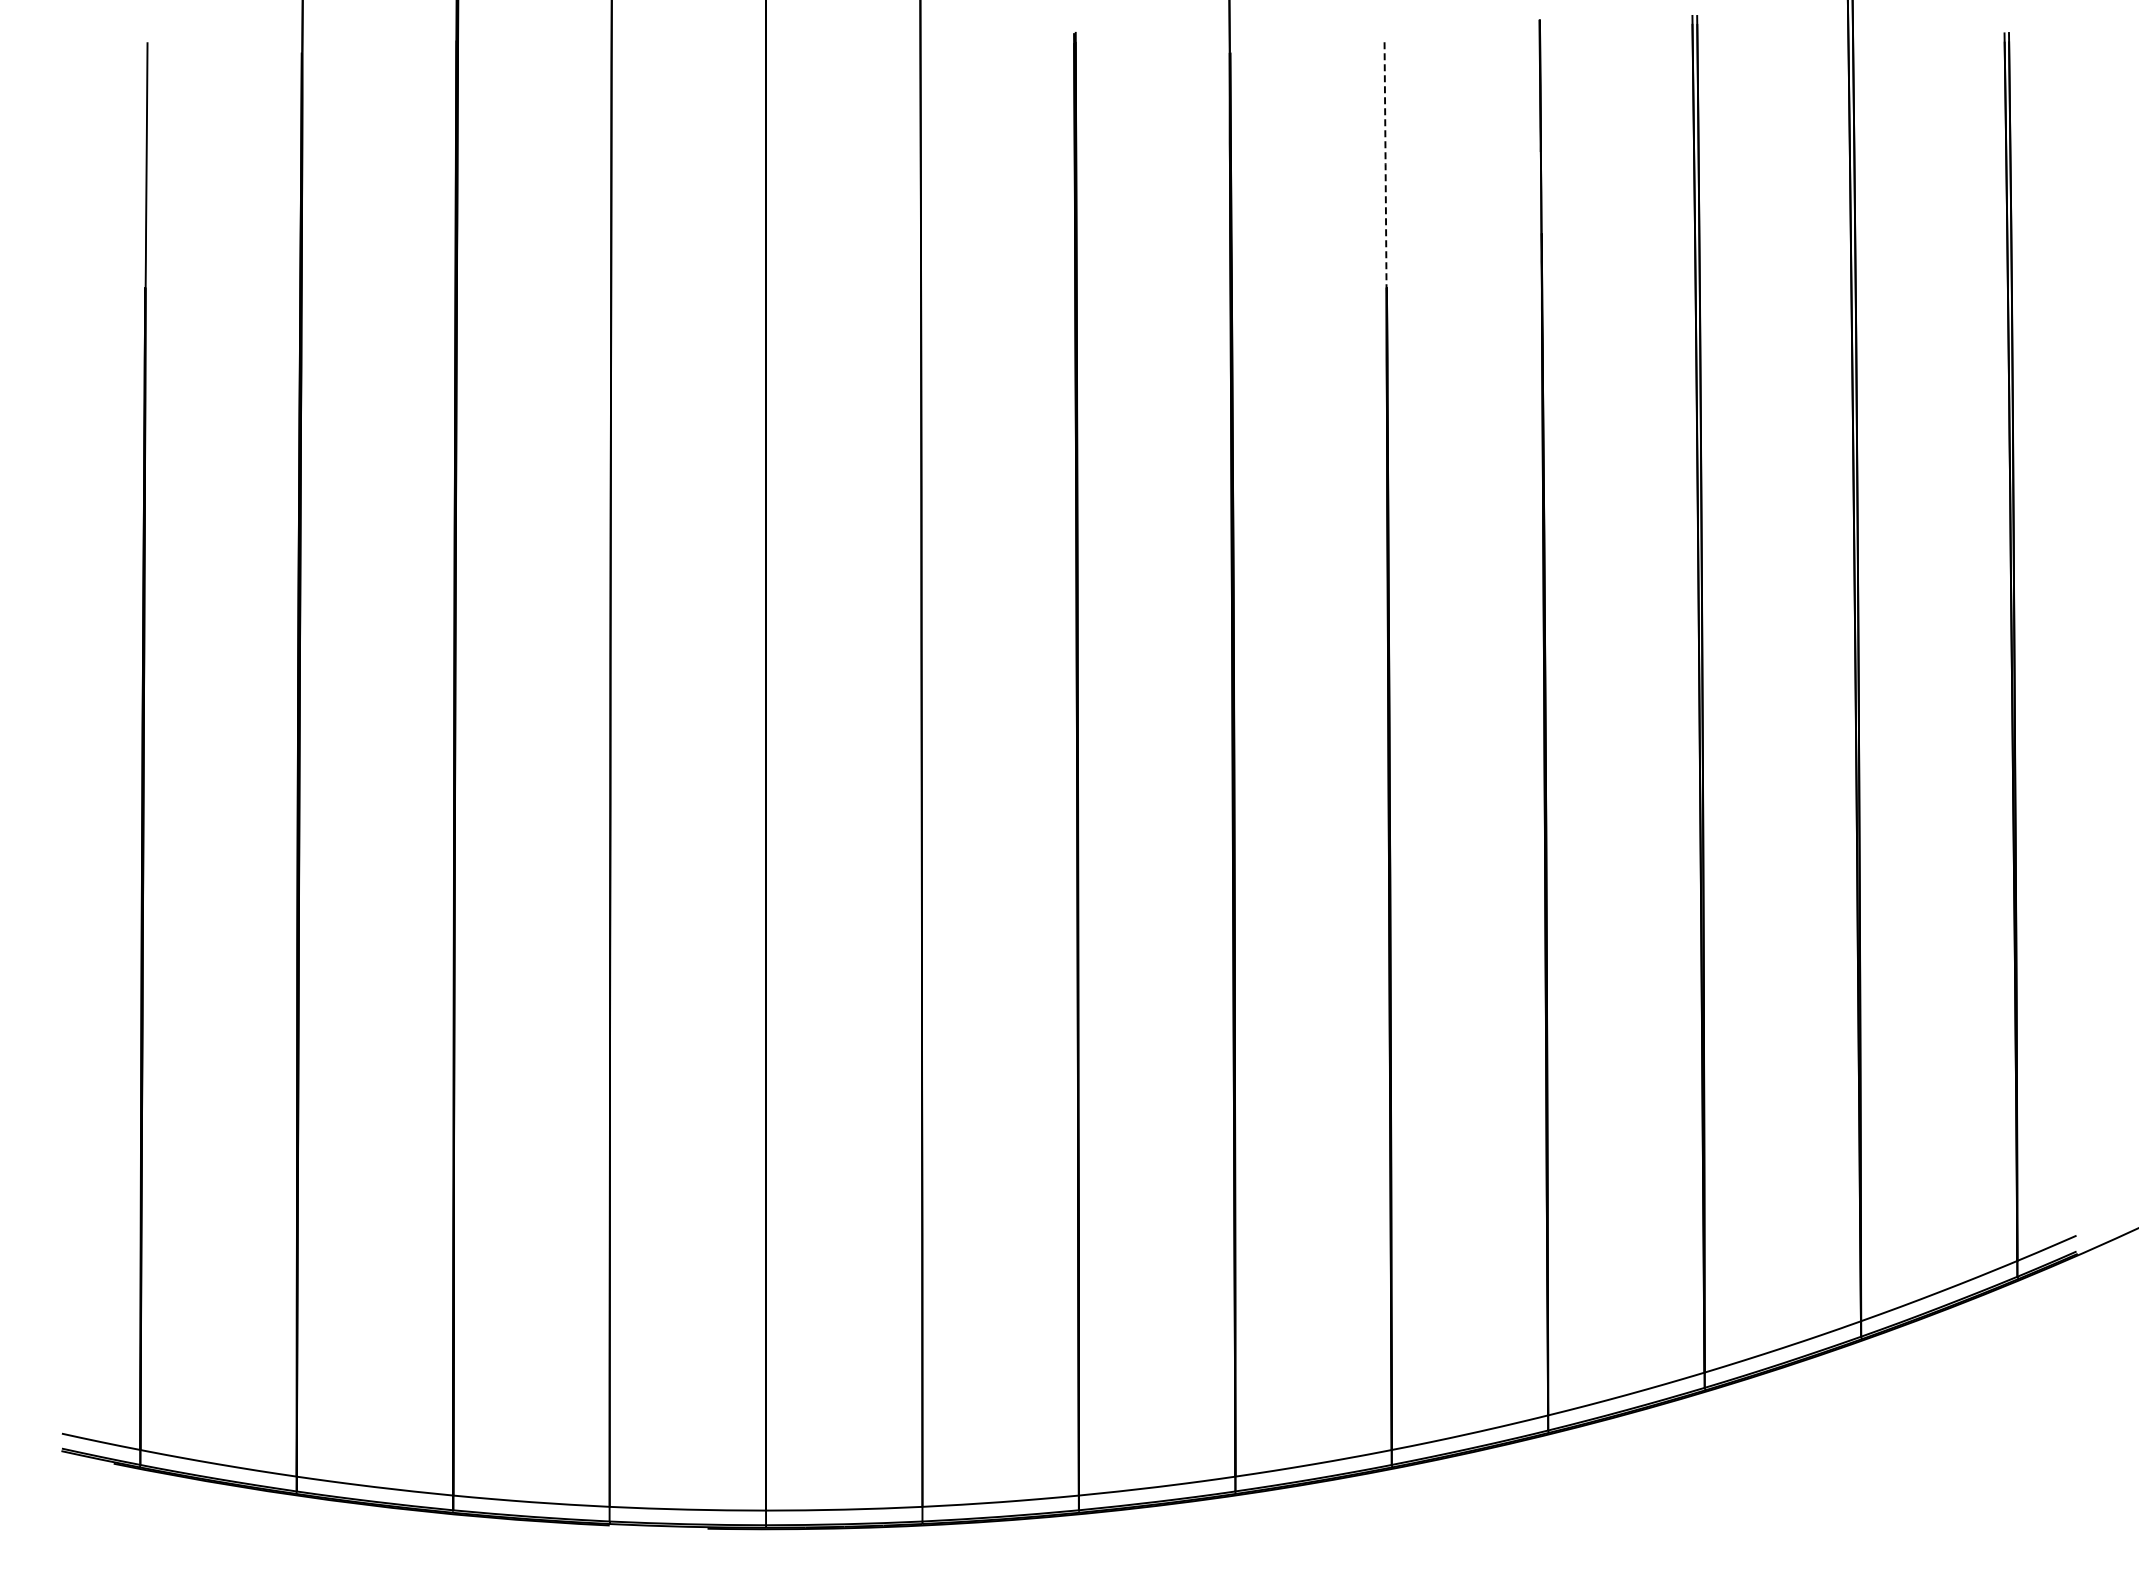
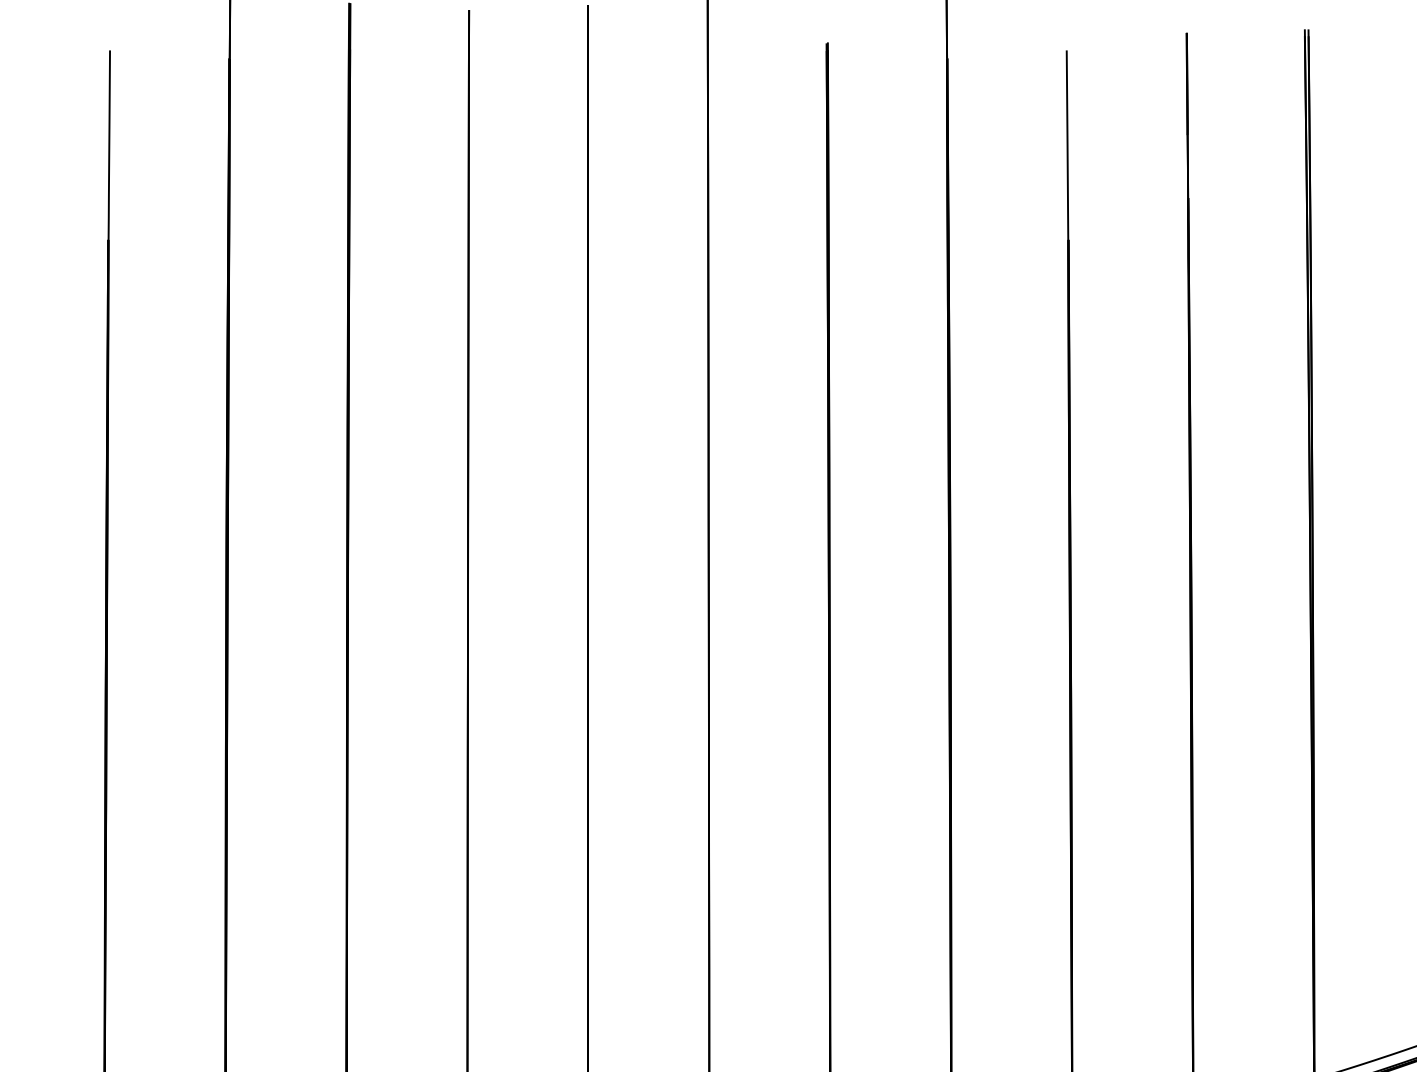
line: (1385, 164) -> (1067, 144), dashed -> solid

